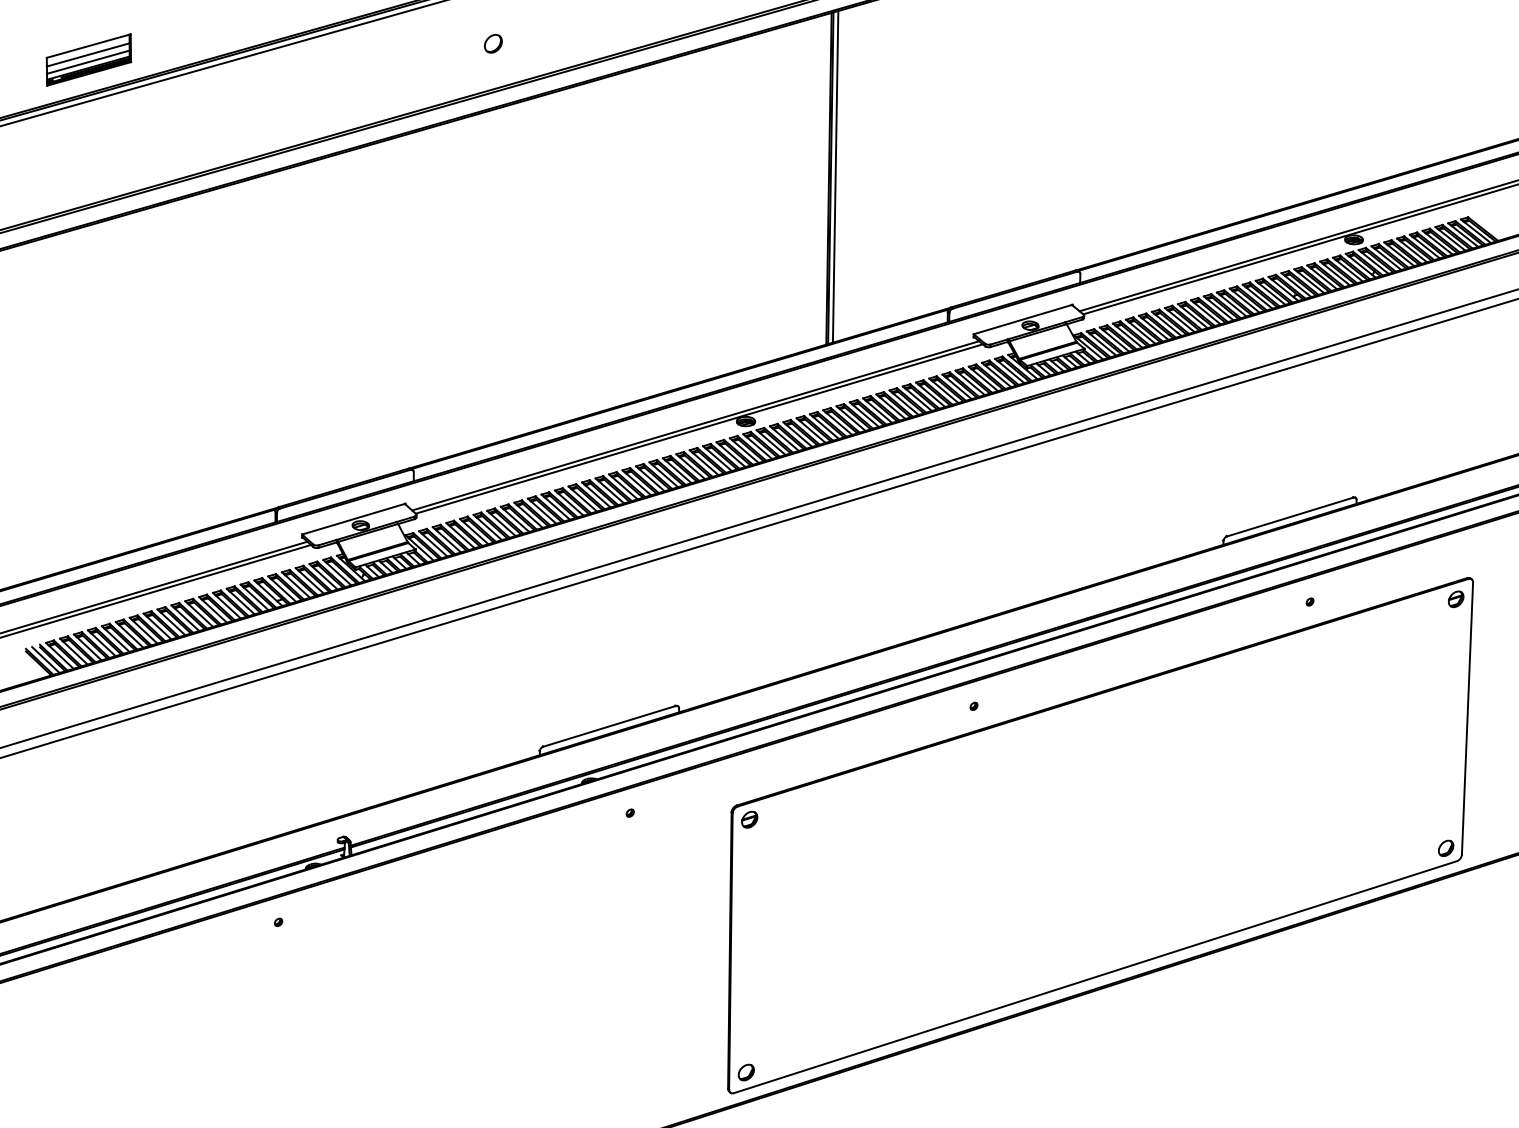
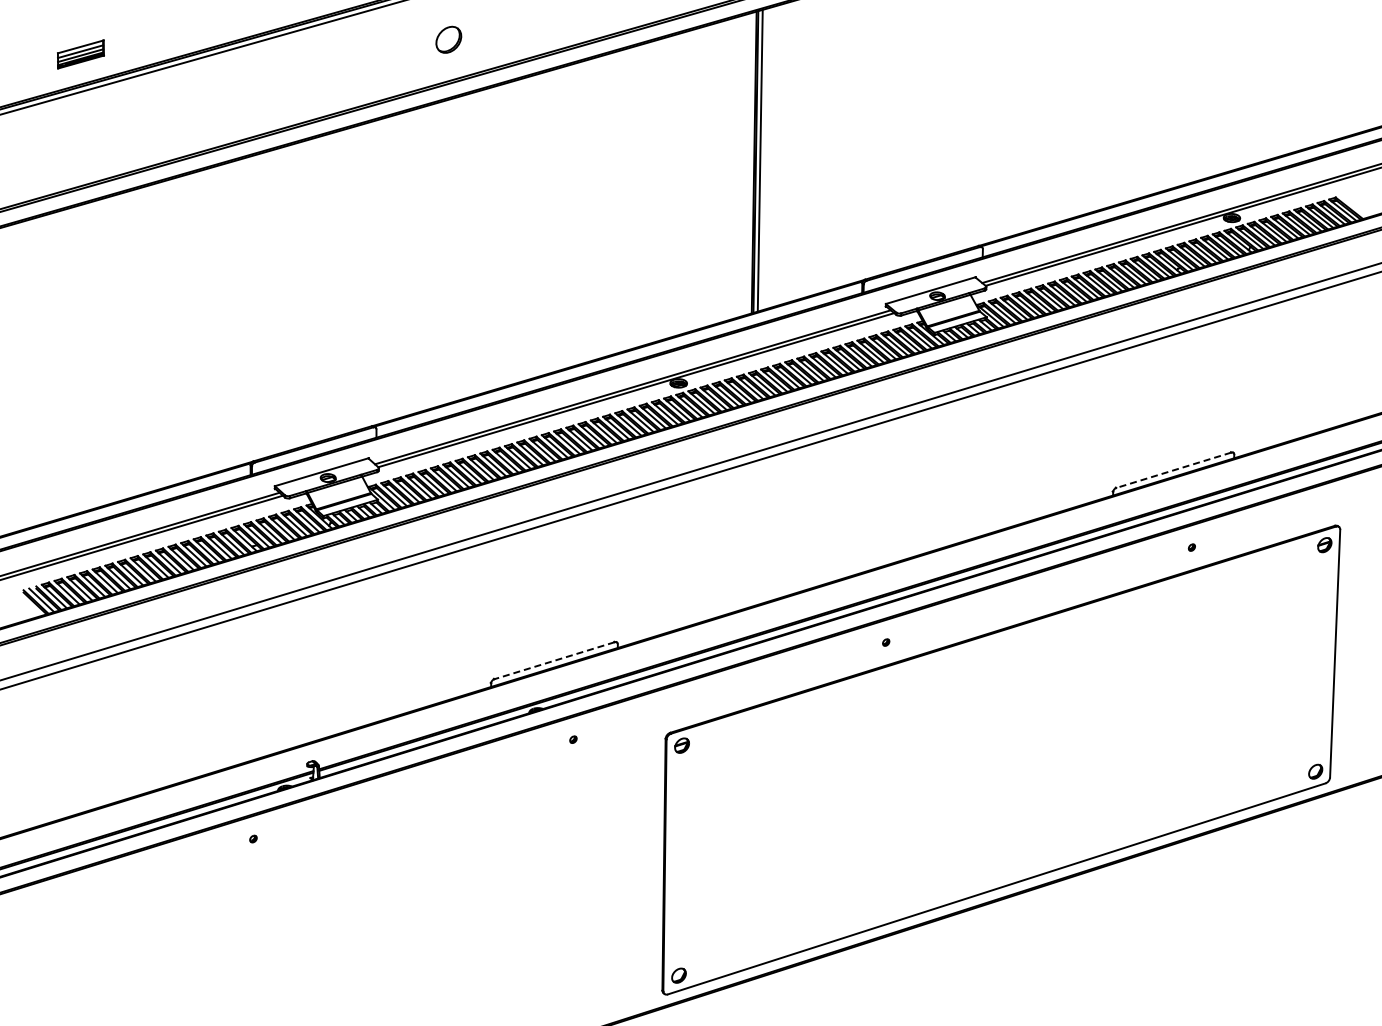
part: (492, 43) -> (448, 39), size x1.6
part: (88, 60) -> (80, 54), size x0.6
line: (1289, 517) -> (1173, 470), solid -> dashed
line: (609, 726) -> (554, 660), solid -> dashed

